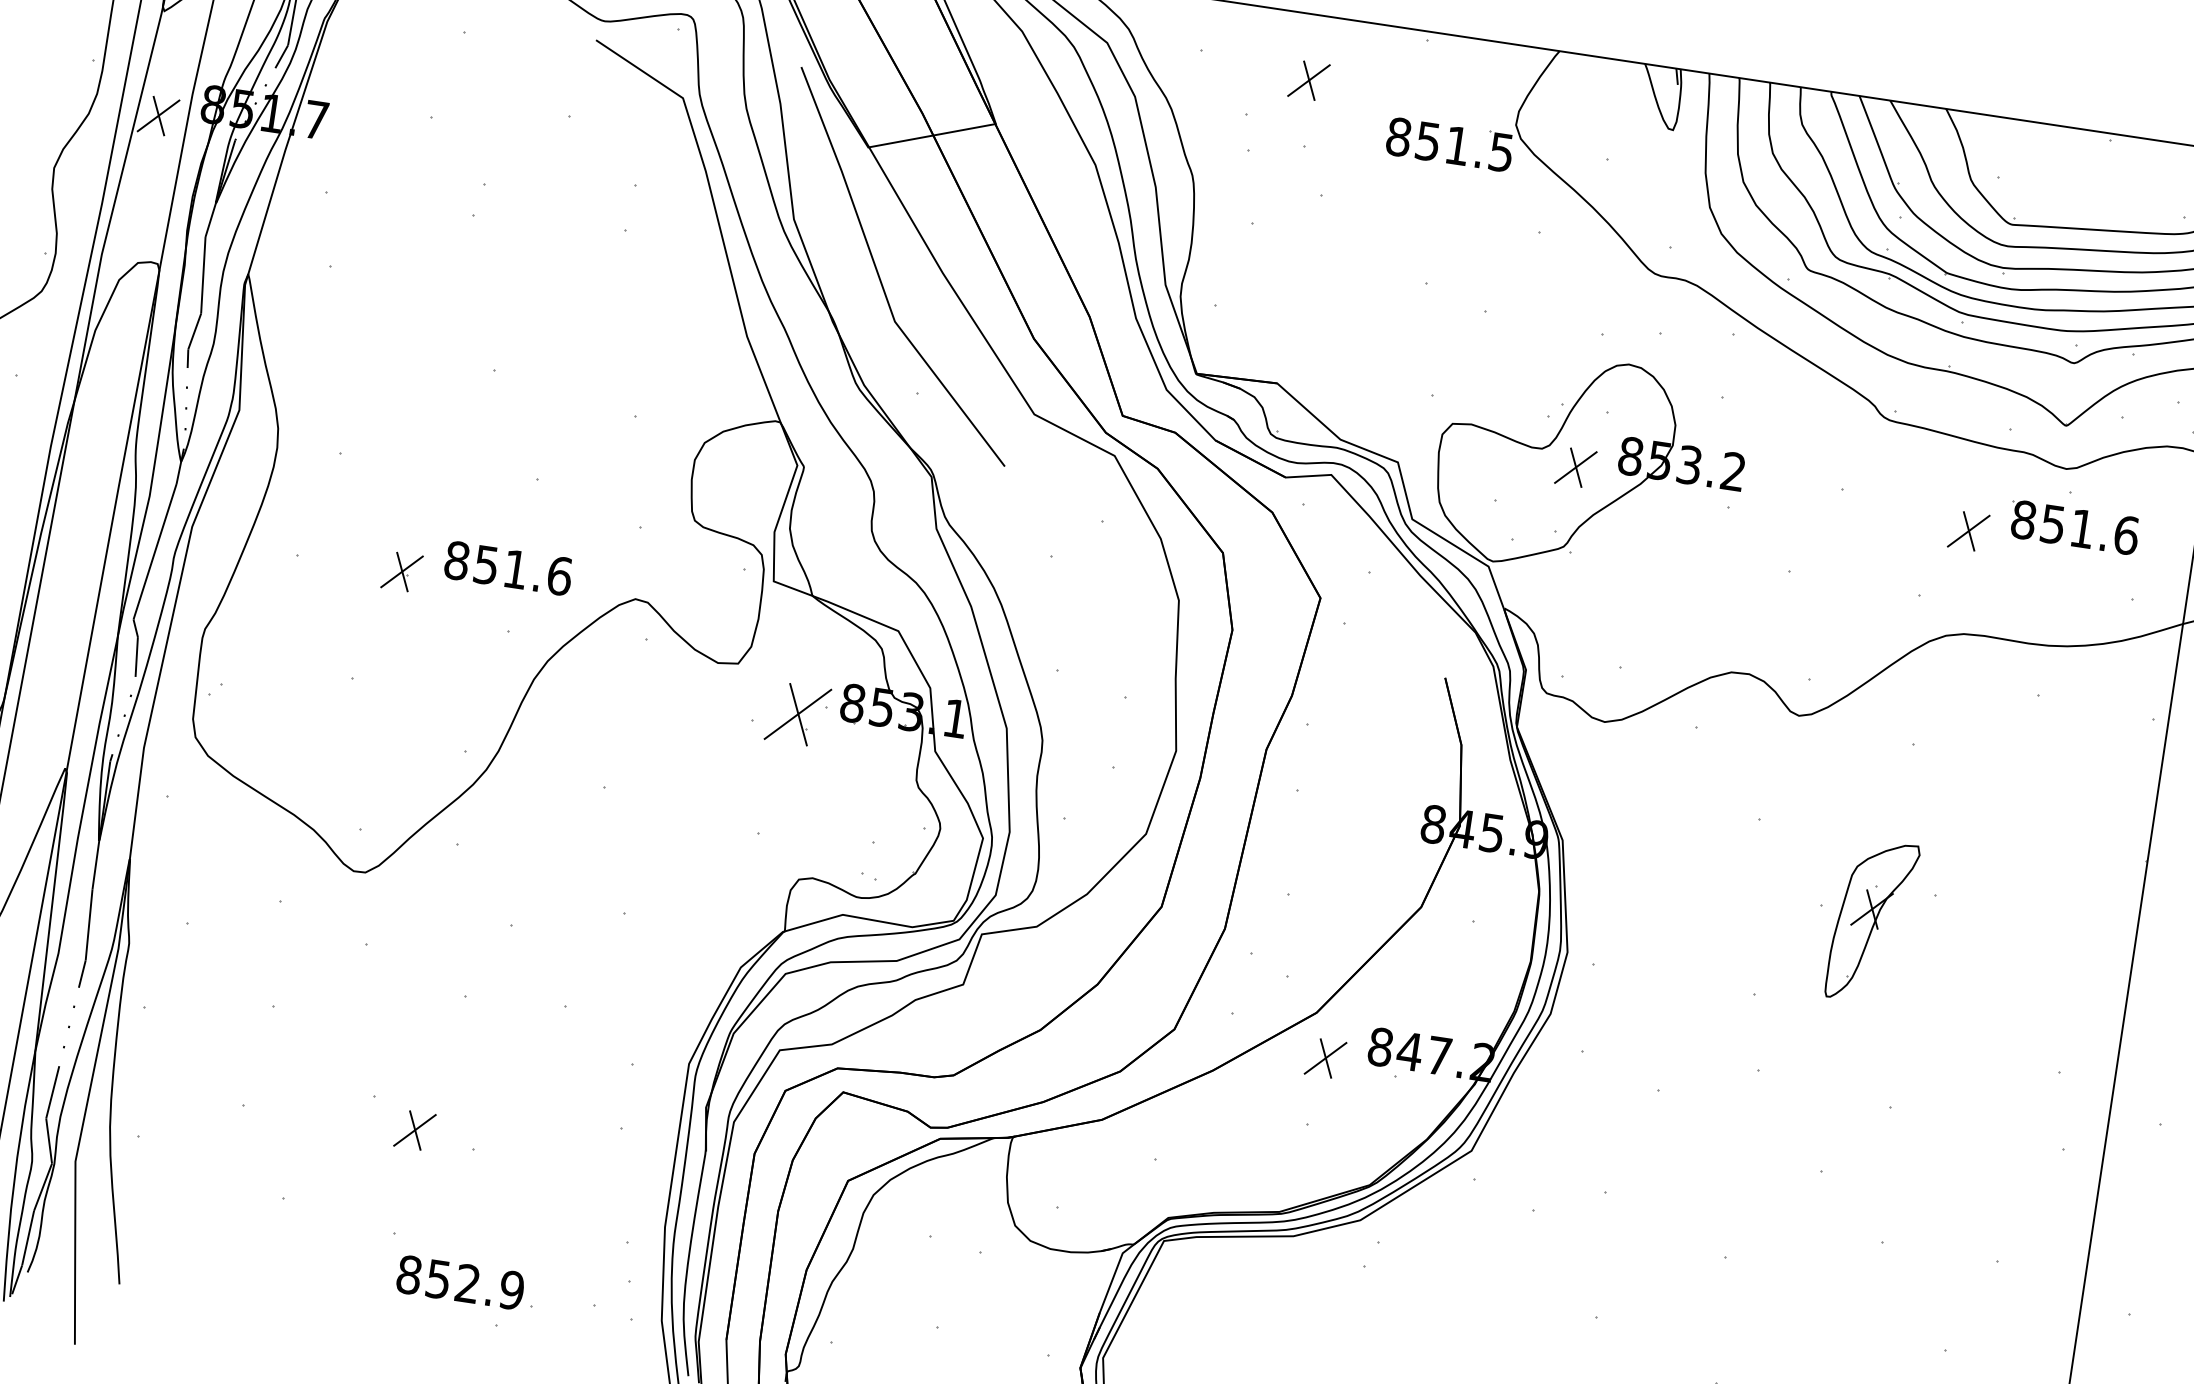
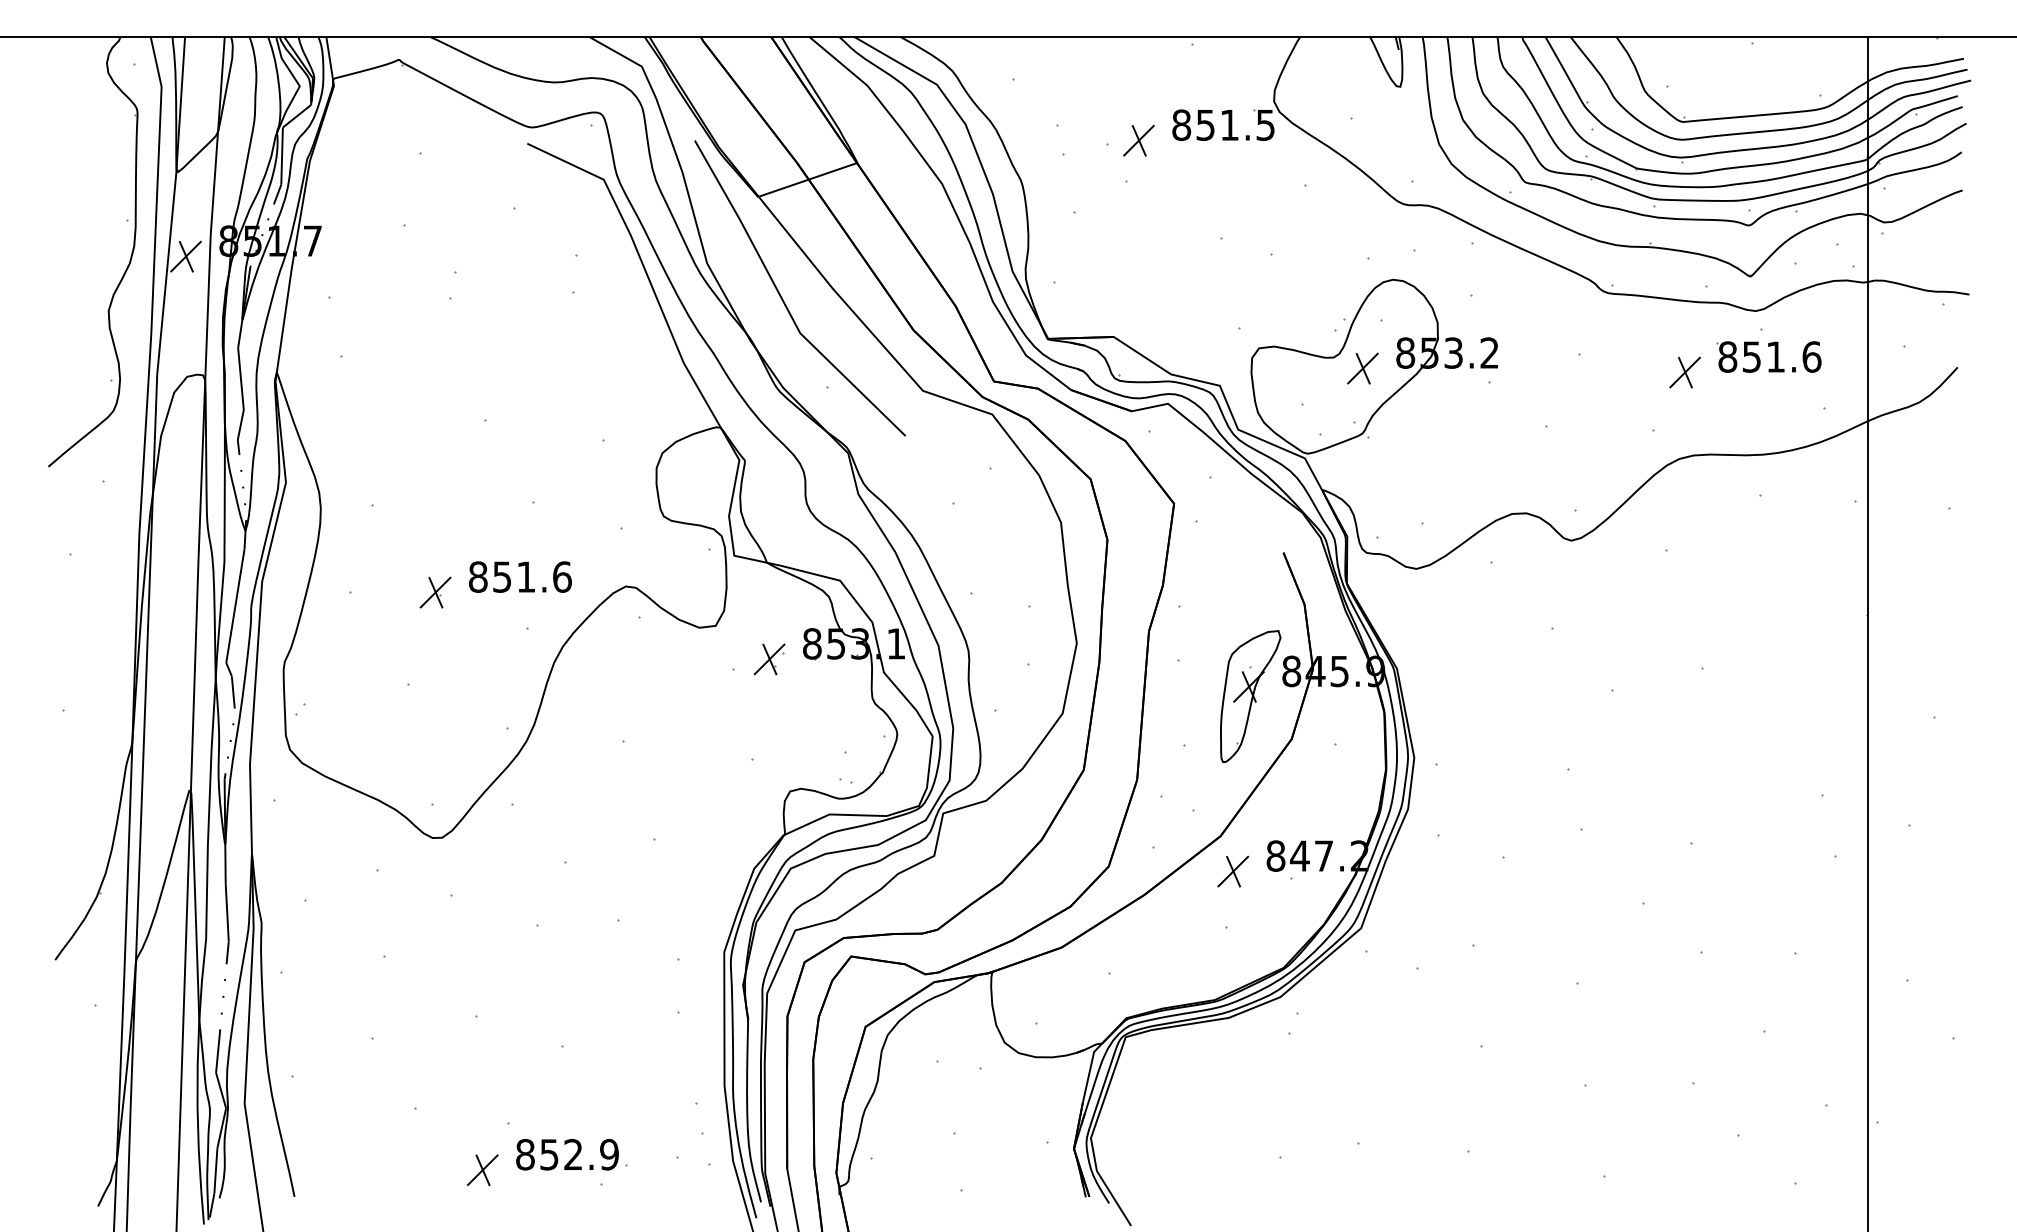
part: (1308, 80) -> (1138, 140), moved
part: (797, 714) -> (769, 659), size x0.62
part: (1872, 921) -> (1250, 696), moved
part: (414, 1130) -> (482, 1170), moved

